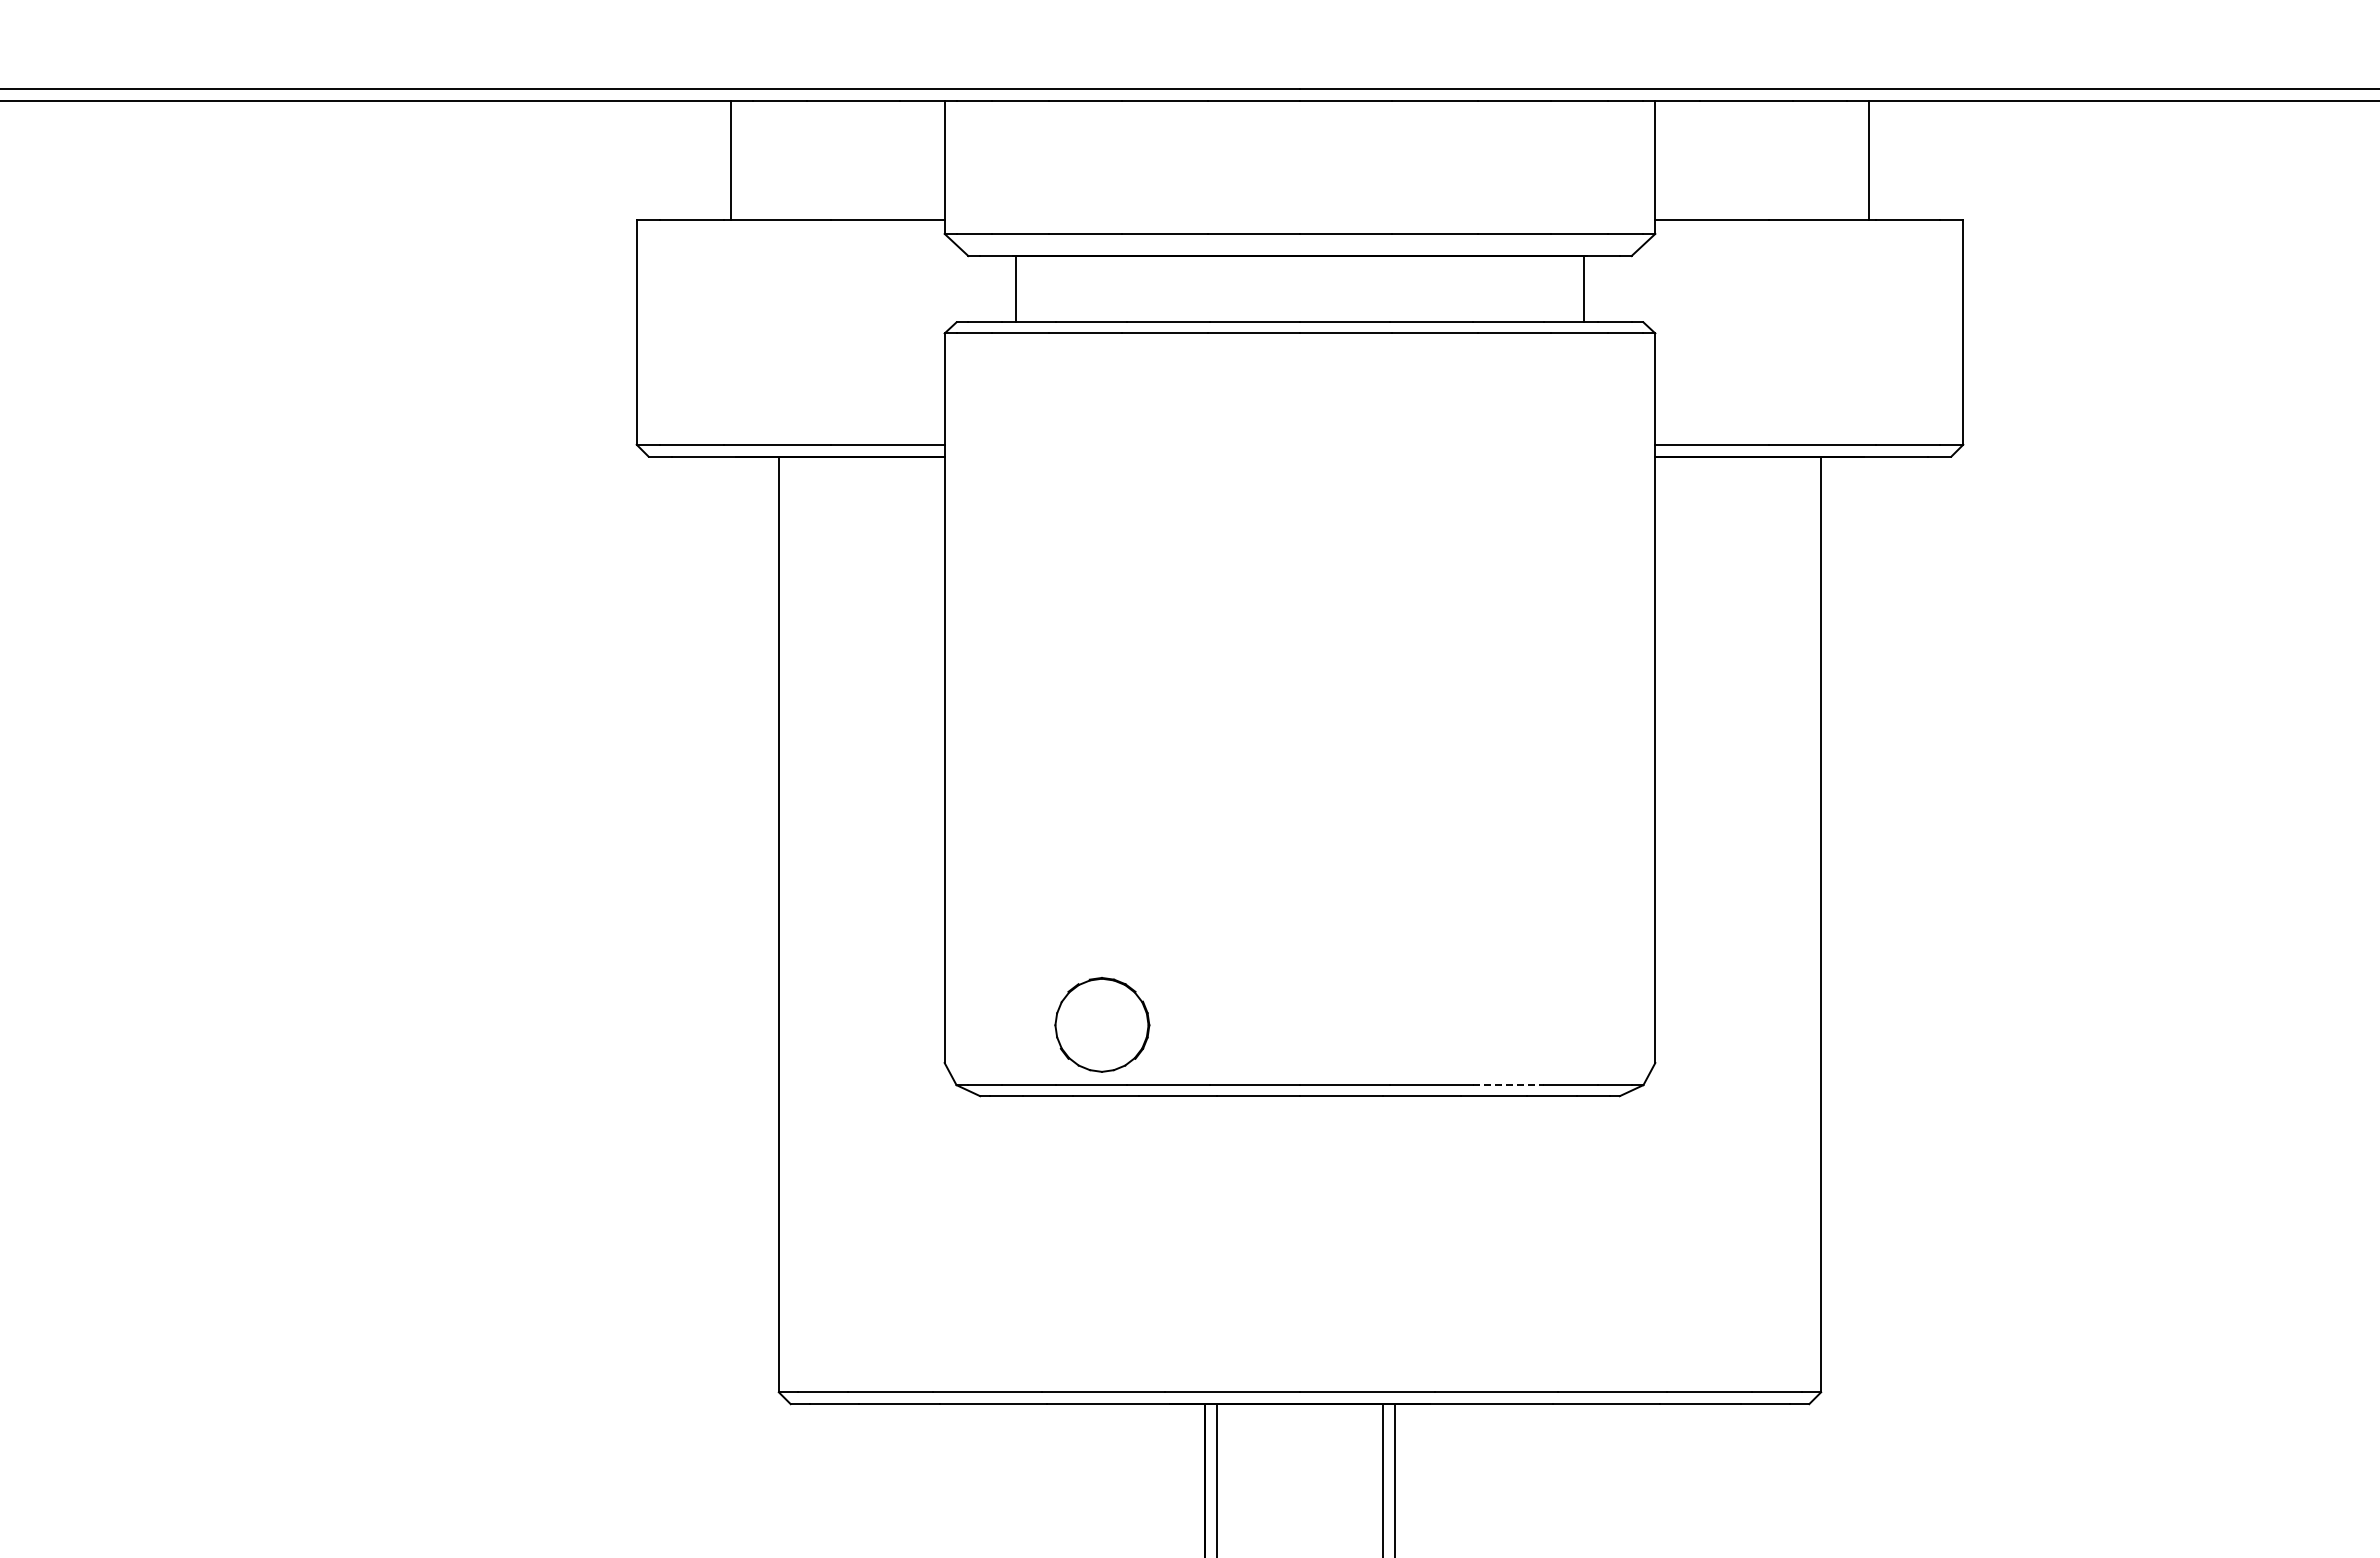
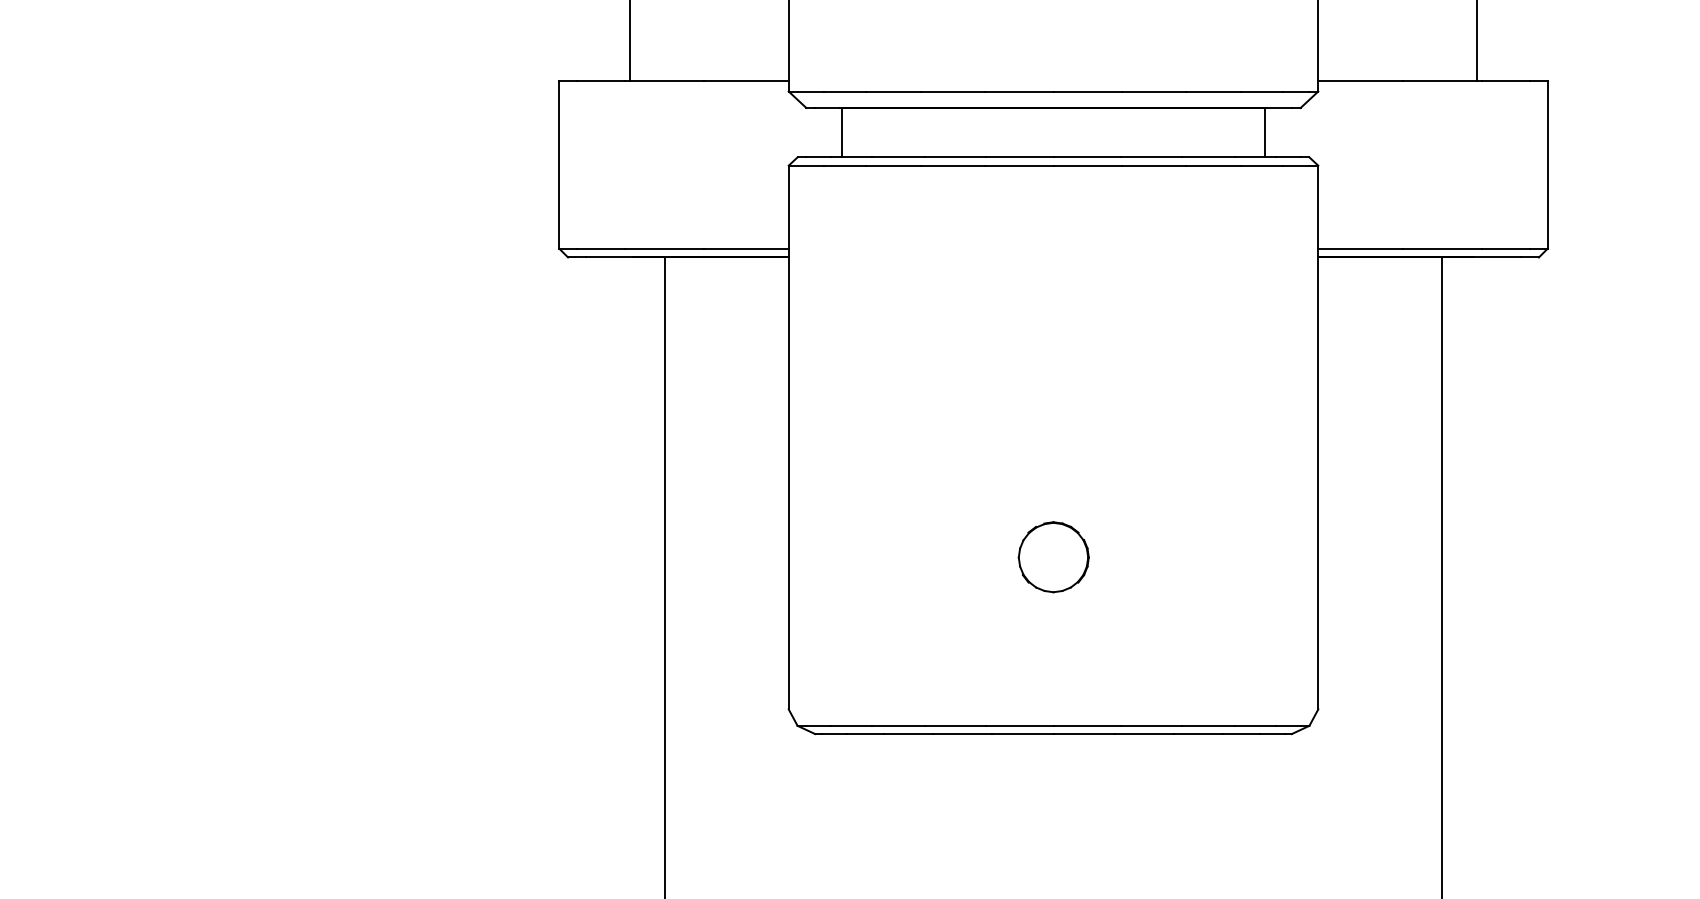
part: (1102, 1024) -> (1053, 556), moved
line: (1508, 1085) -> (1208, 726), dashed -> solid

